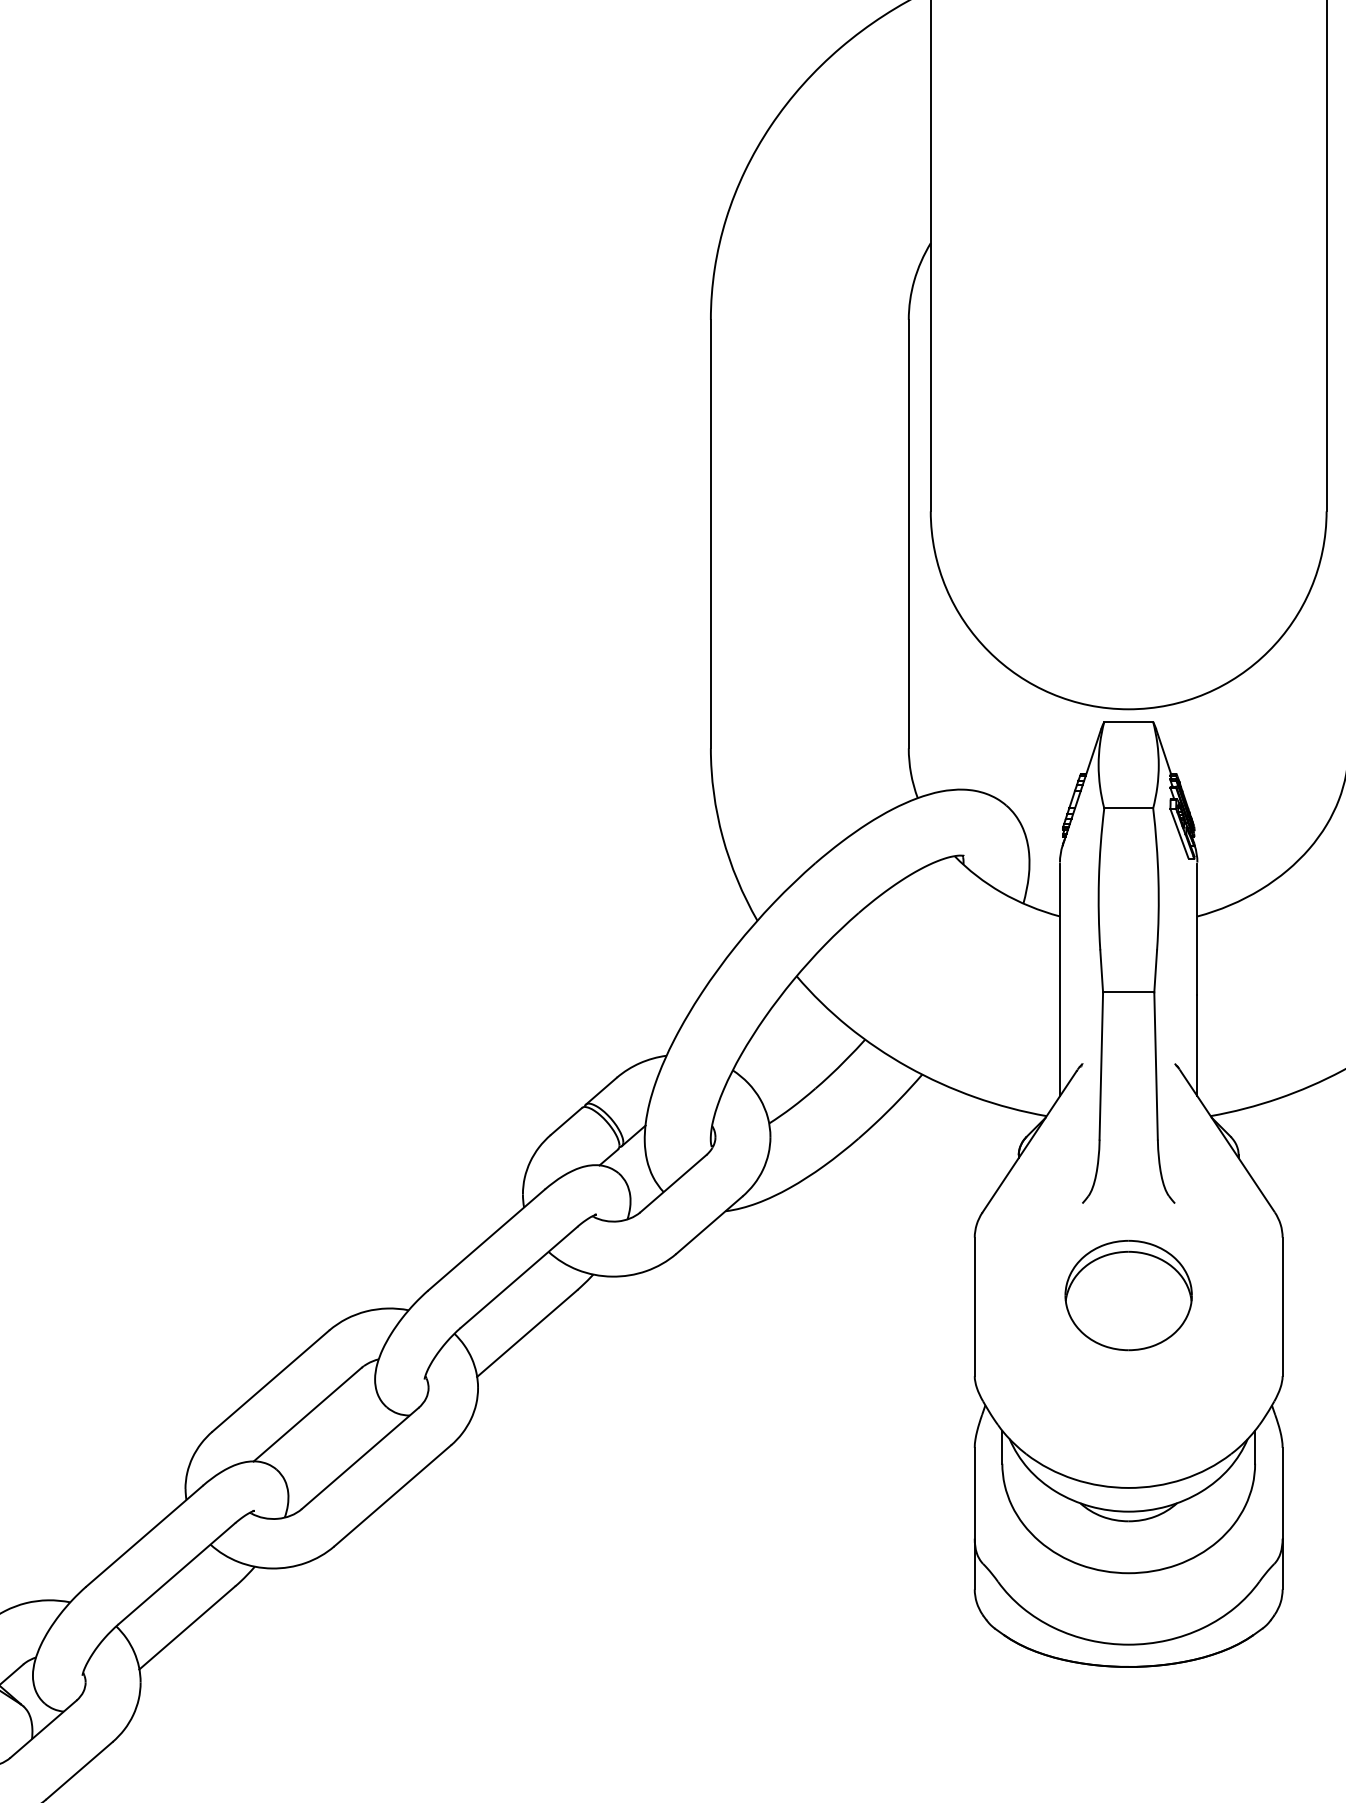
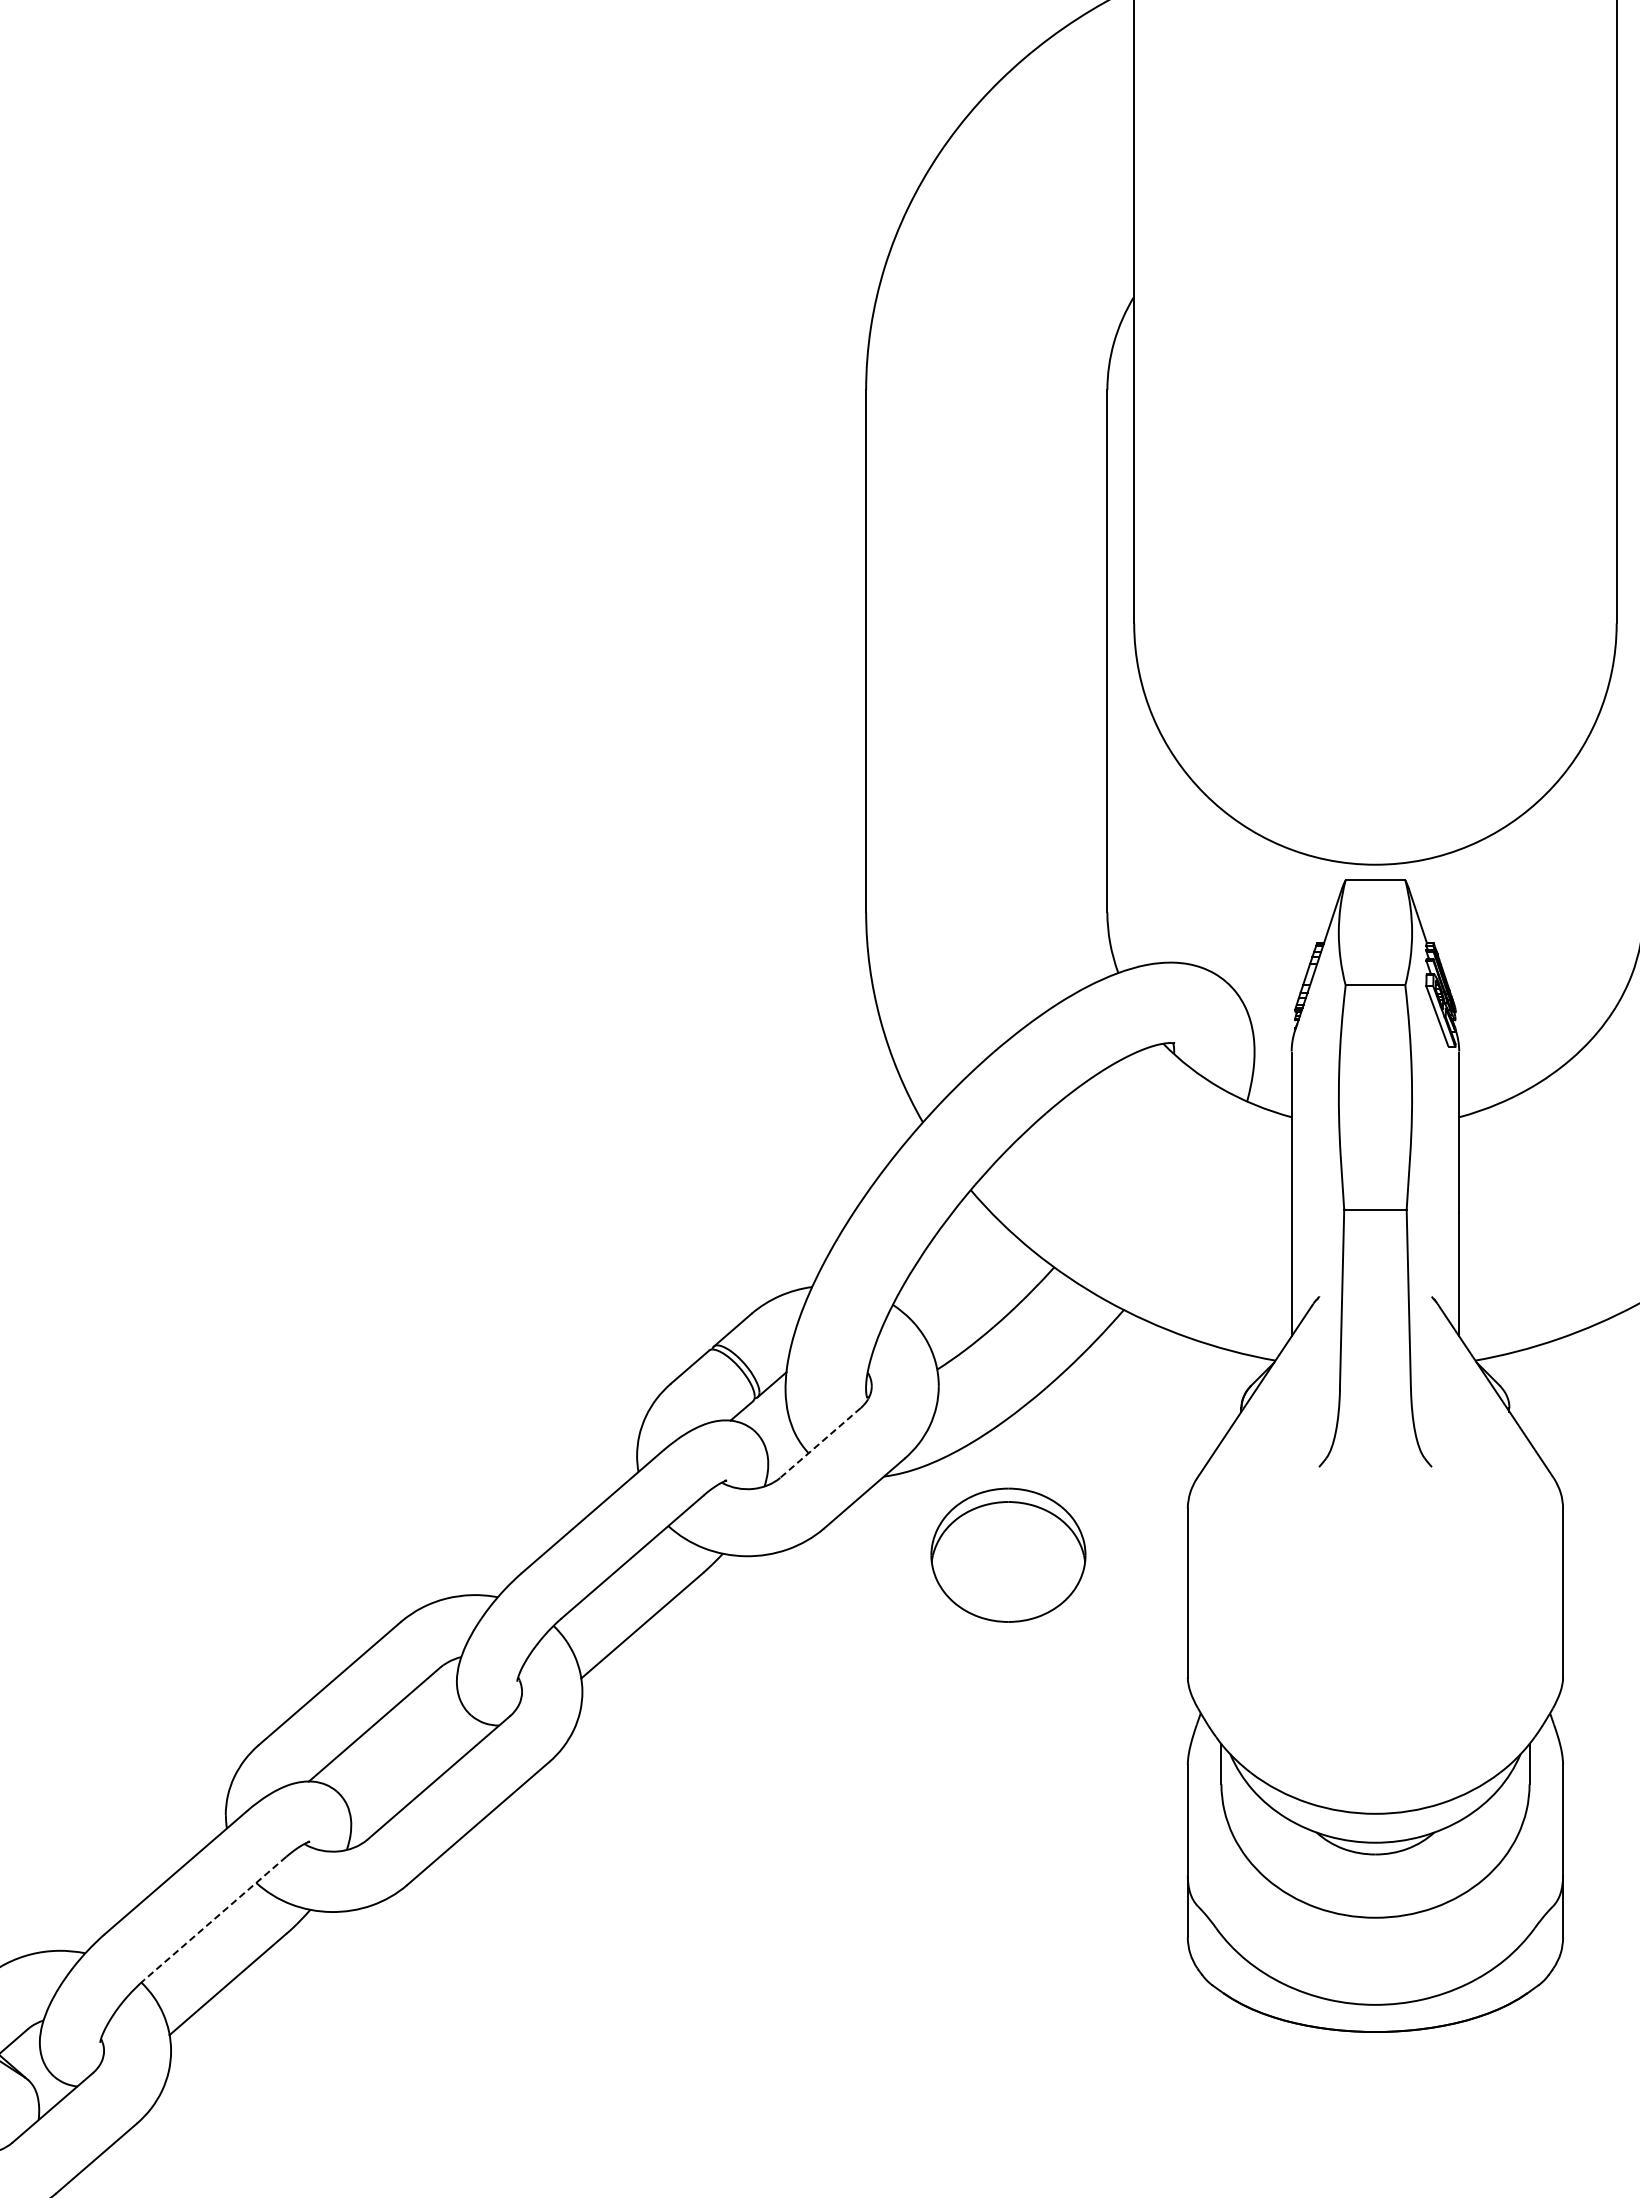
line: (673, 1184) -> (820, 1443), solid -> dashed
part: (1128, 1294) -> (1008, 1554), moved
line: (176, 1573) -> (214, 1918), solid -> dashed

